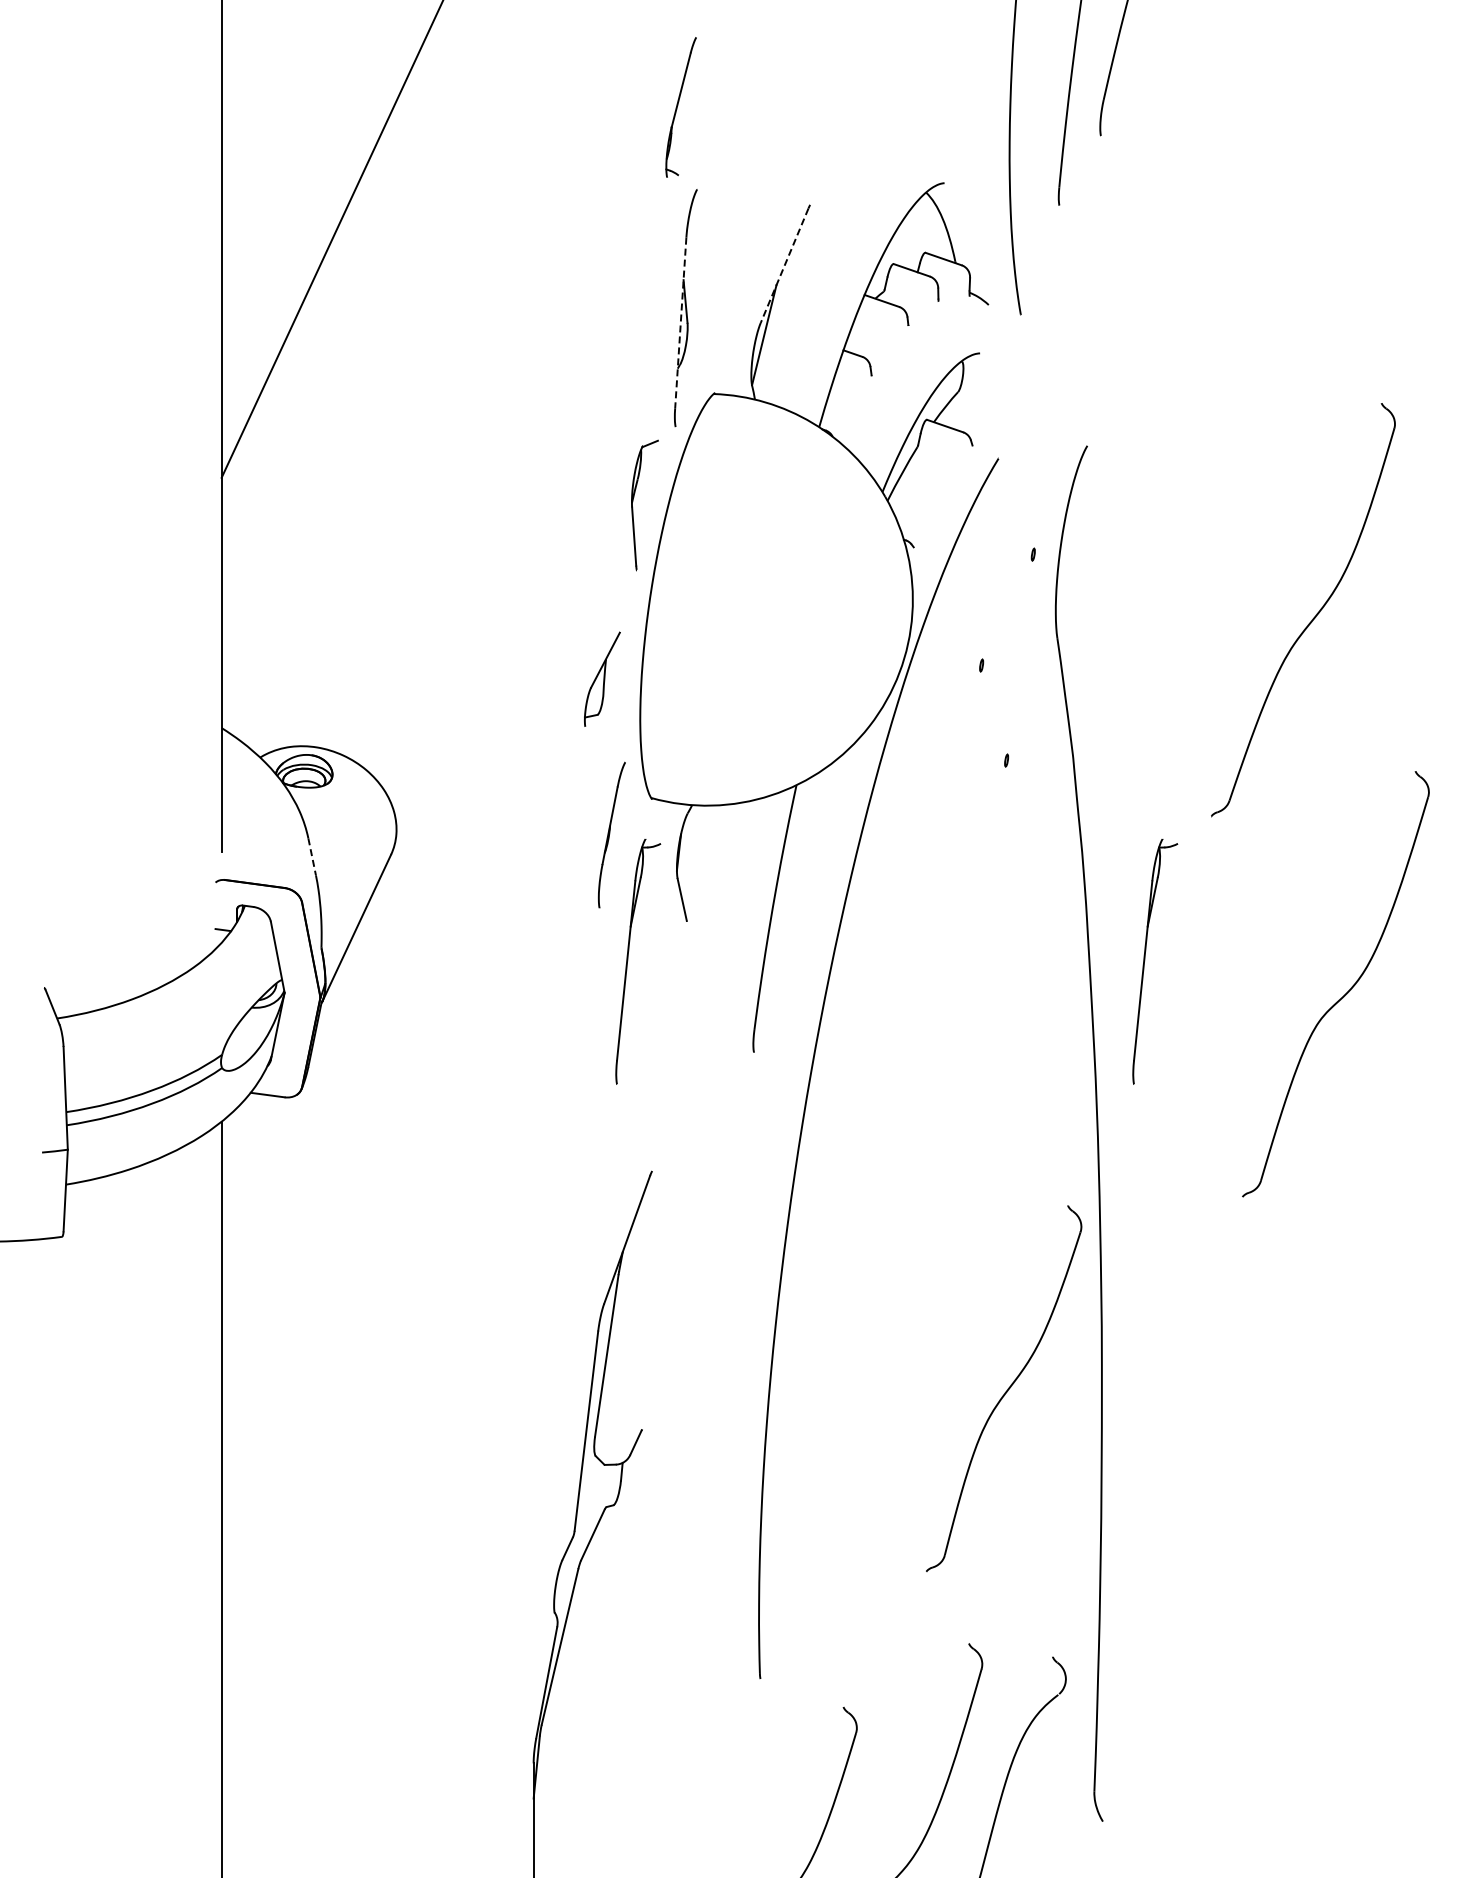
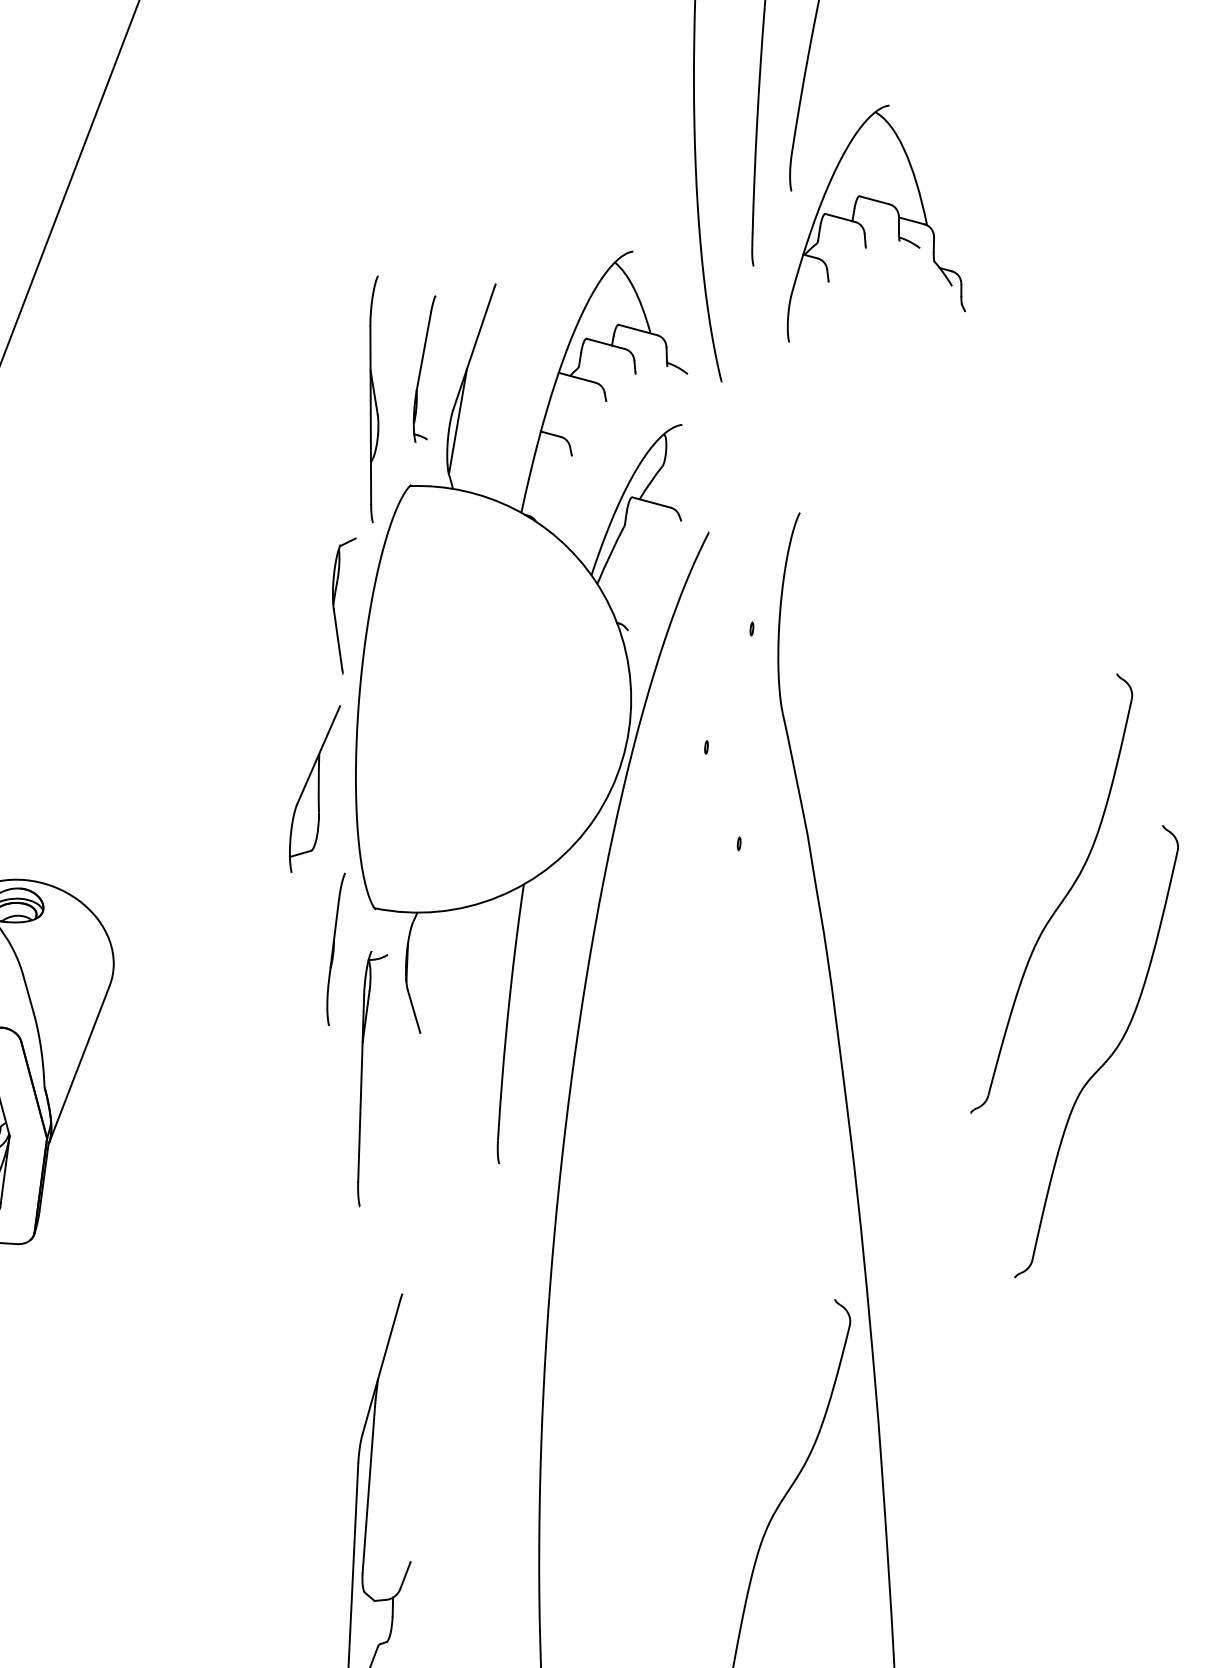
part: (680, 107) -> (424, 369), moved
part: (1167, 174) -> (863, 226), added
line: (784, 266) -> (473, 349), dashed -> solid
line: (680, 323) -> (370, 415), dashed -> solid
part: (1312, 618) -> (1060, 901), moved
part: (602, 679) -> (315, 789), size x1.67
line: (312, 856) -> (28, 993), dashed -> solid
part: (1145, 960) -> (897, 1040), removed

